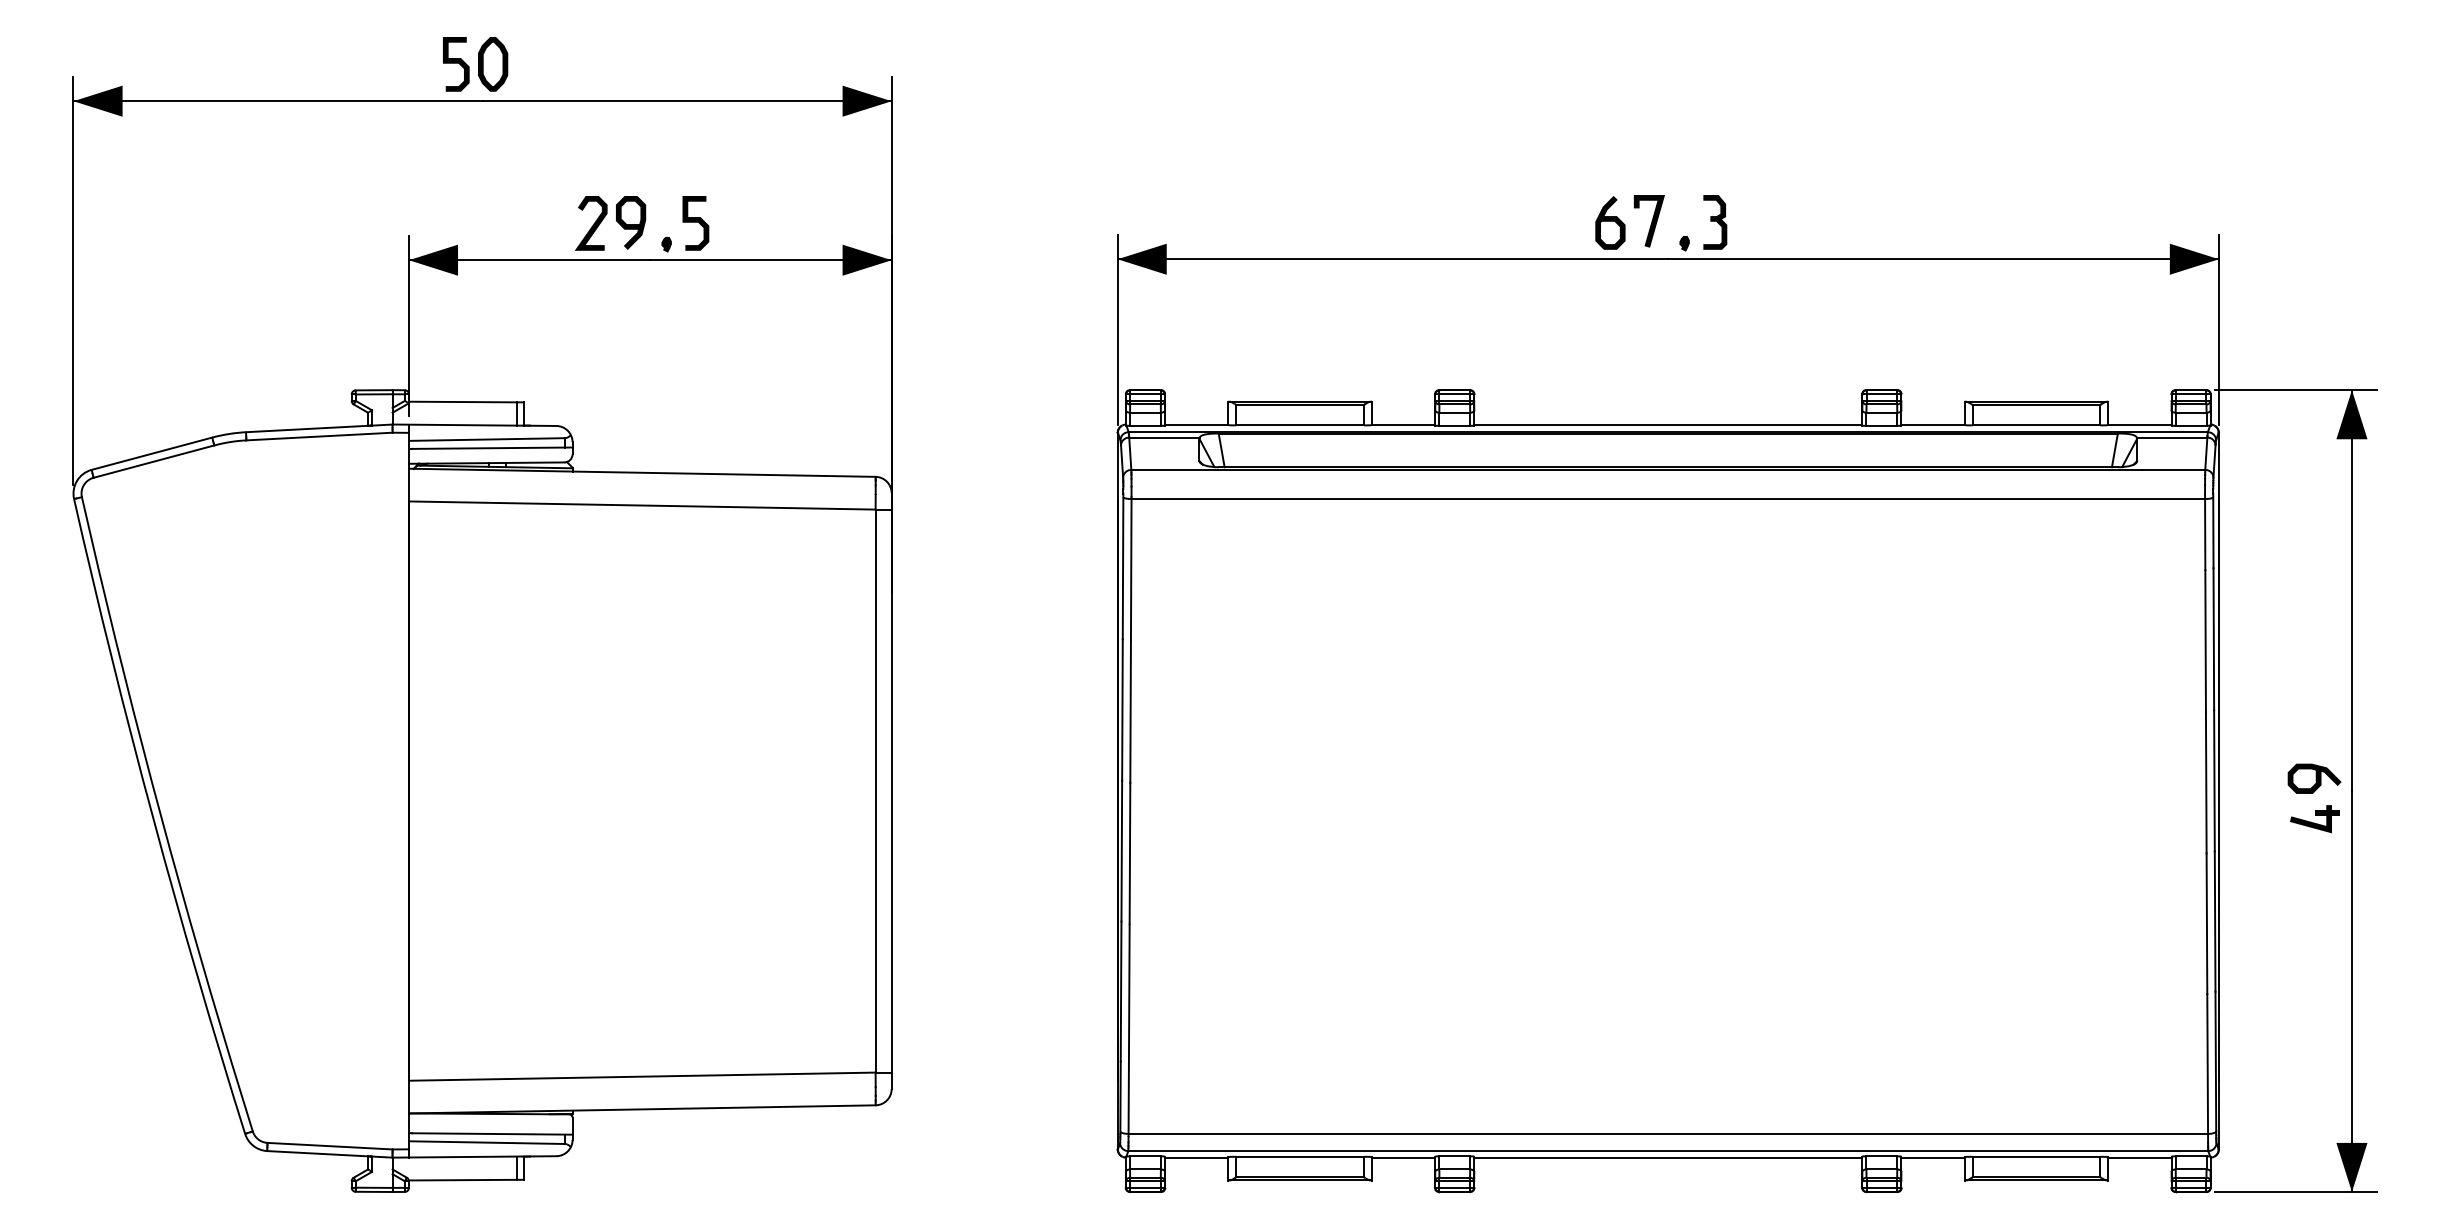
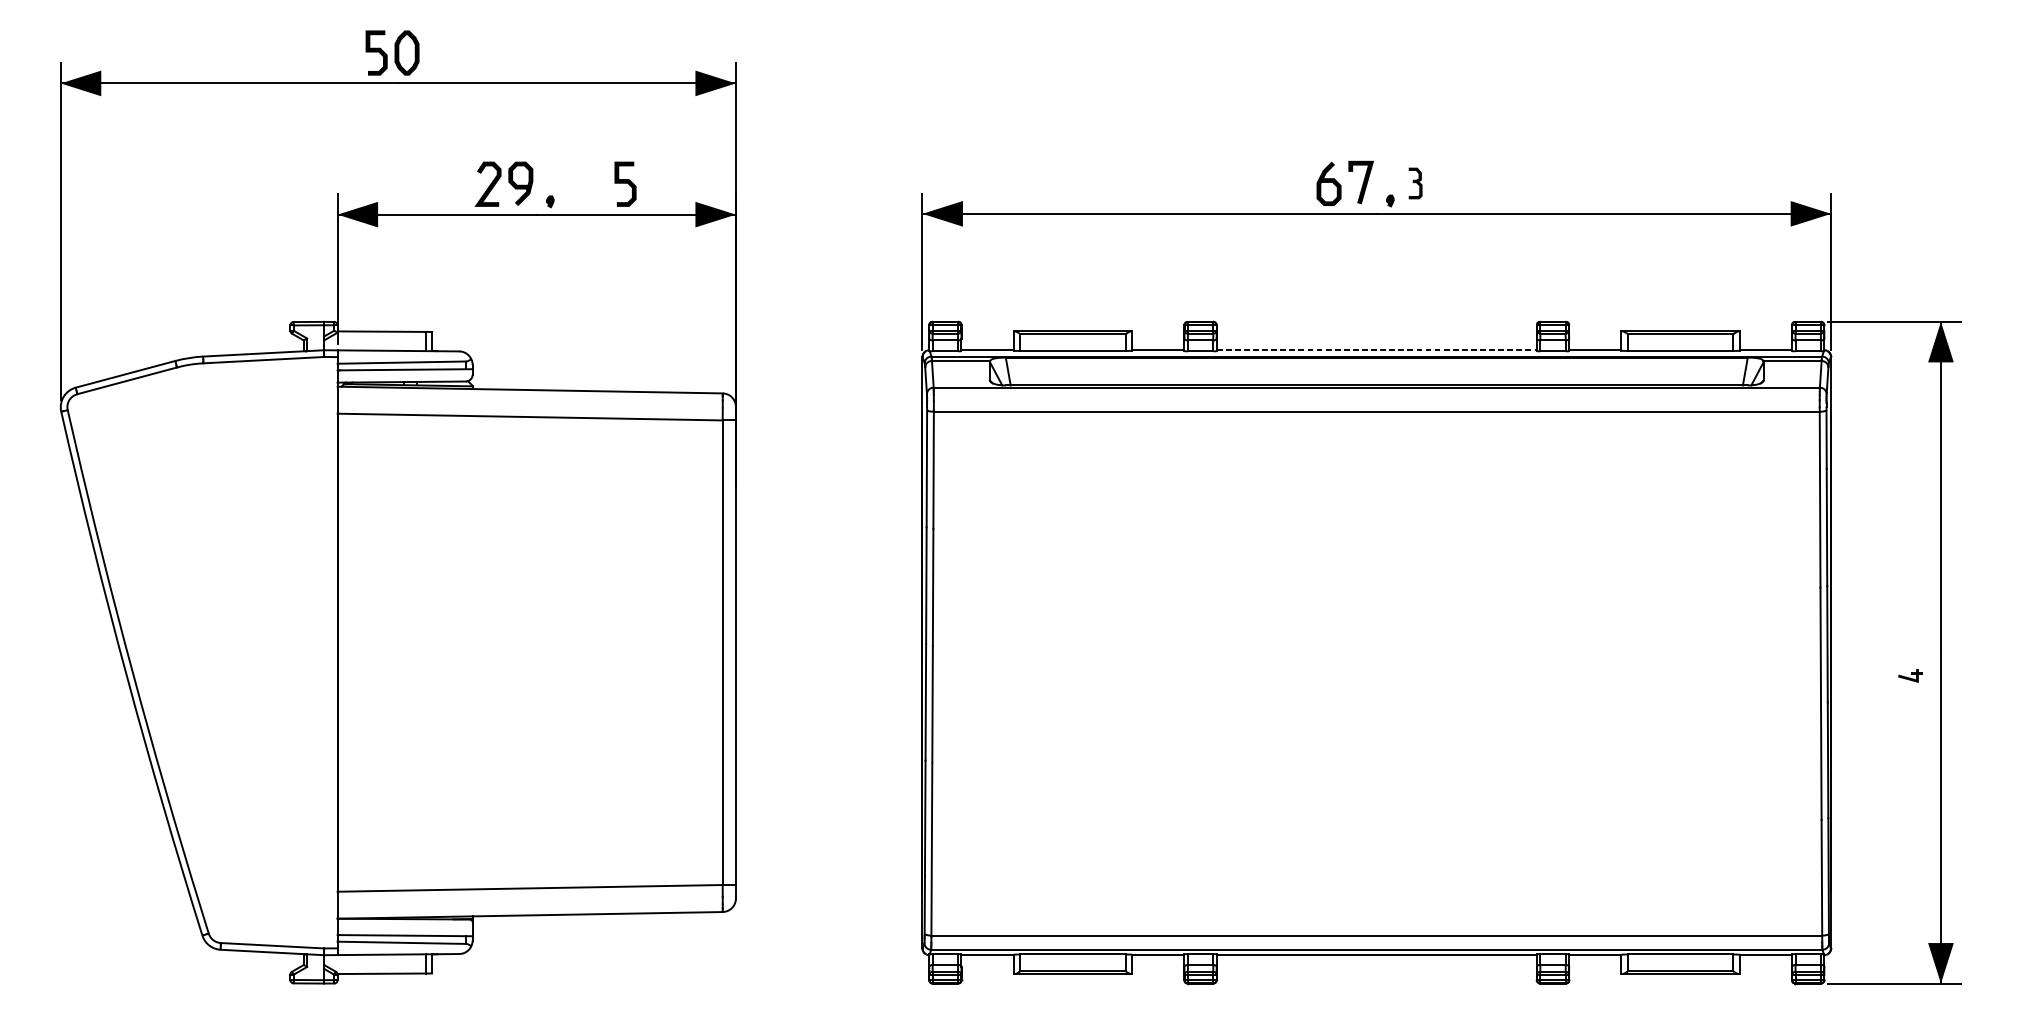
curve: (695, 222) -> (625, 183), moved
part: (1715, 222) -> (1415, 183), size x0.7
line: (1668, 424) -> (1376, 350), solid -> dashed
curve: (2315, 778) -> (1910, 642), removed
part: (2314, 819) -> (1910, 676), size x0.6

